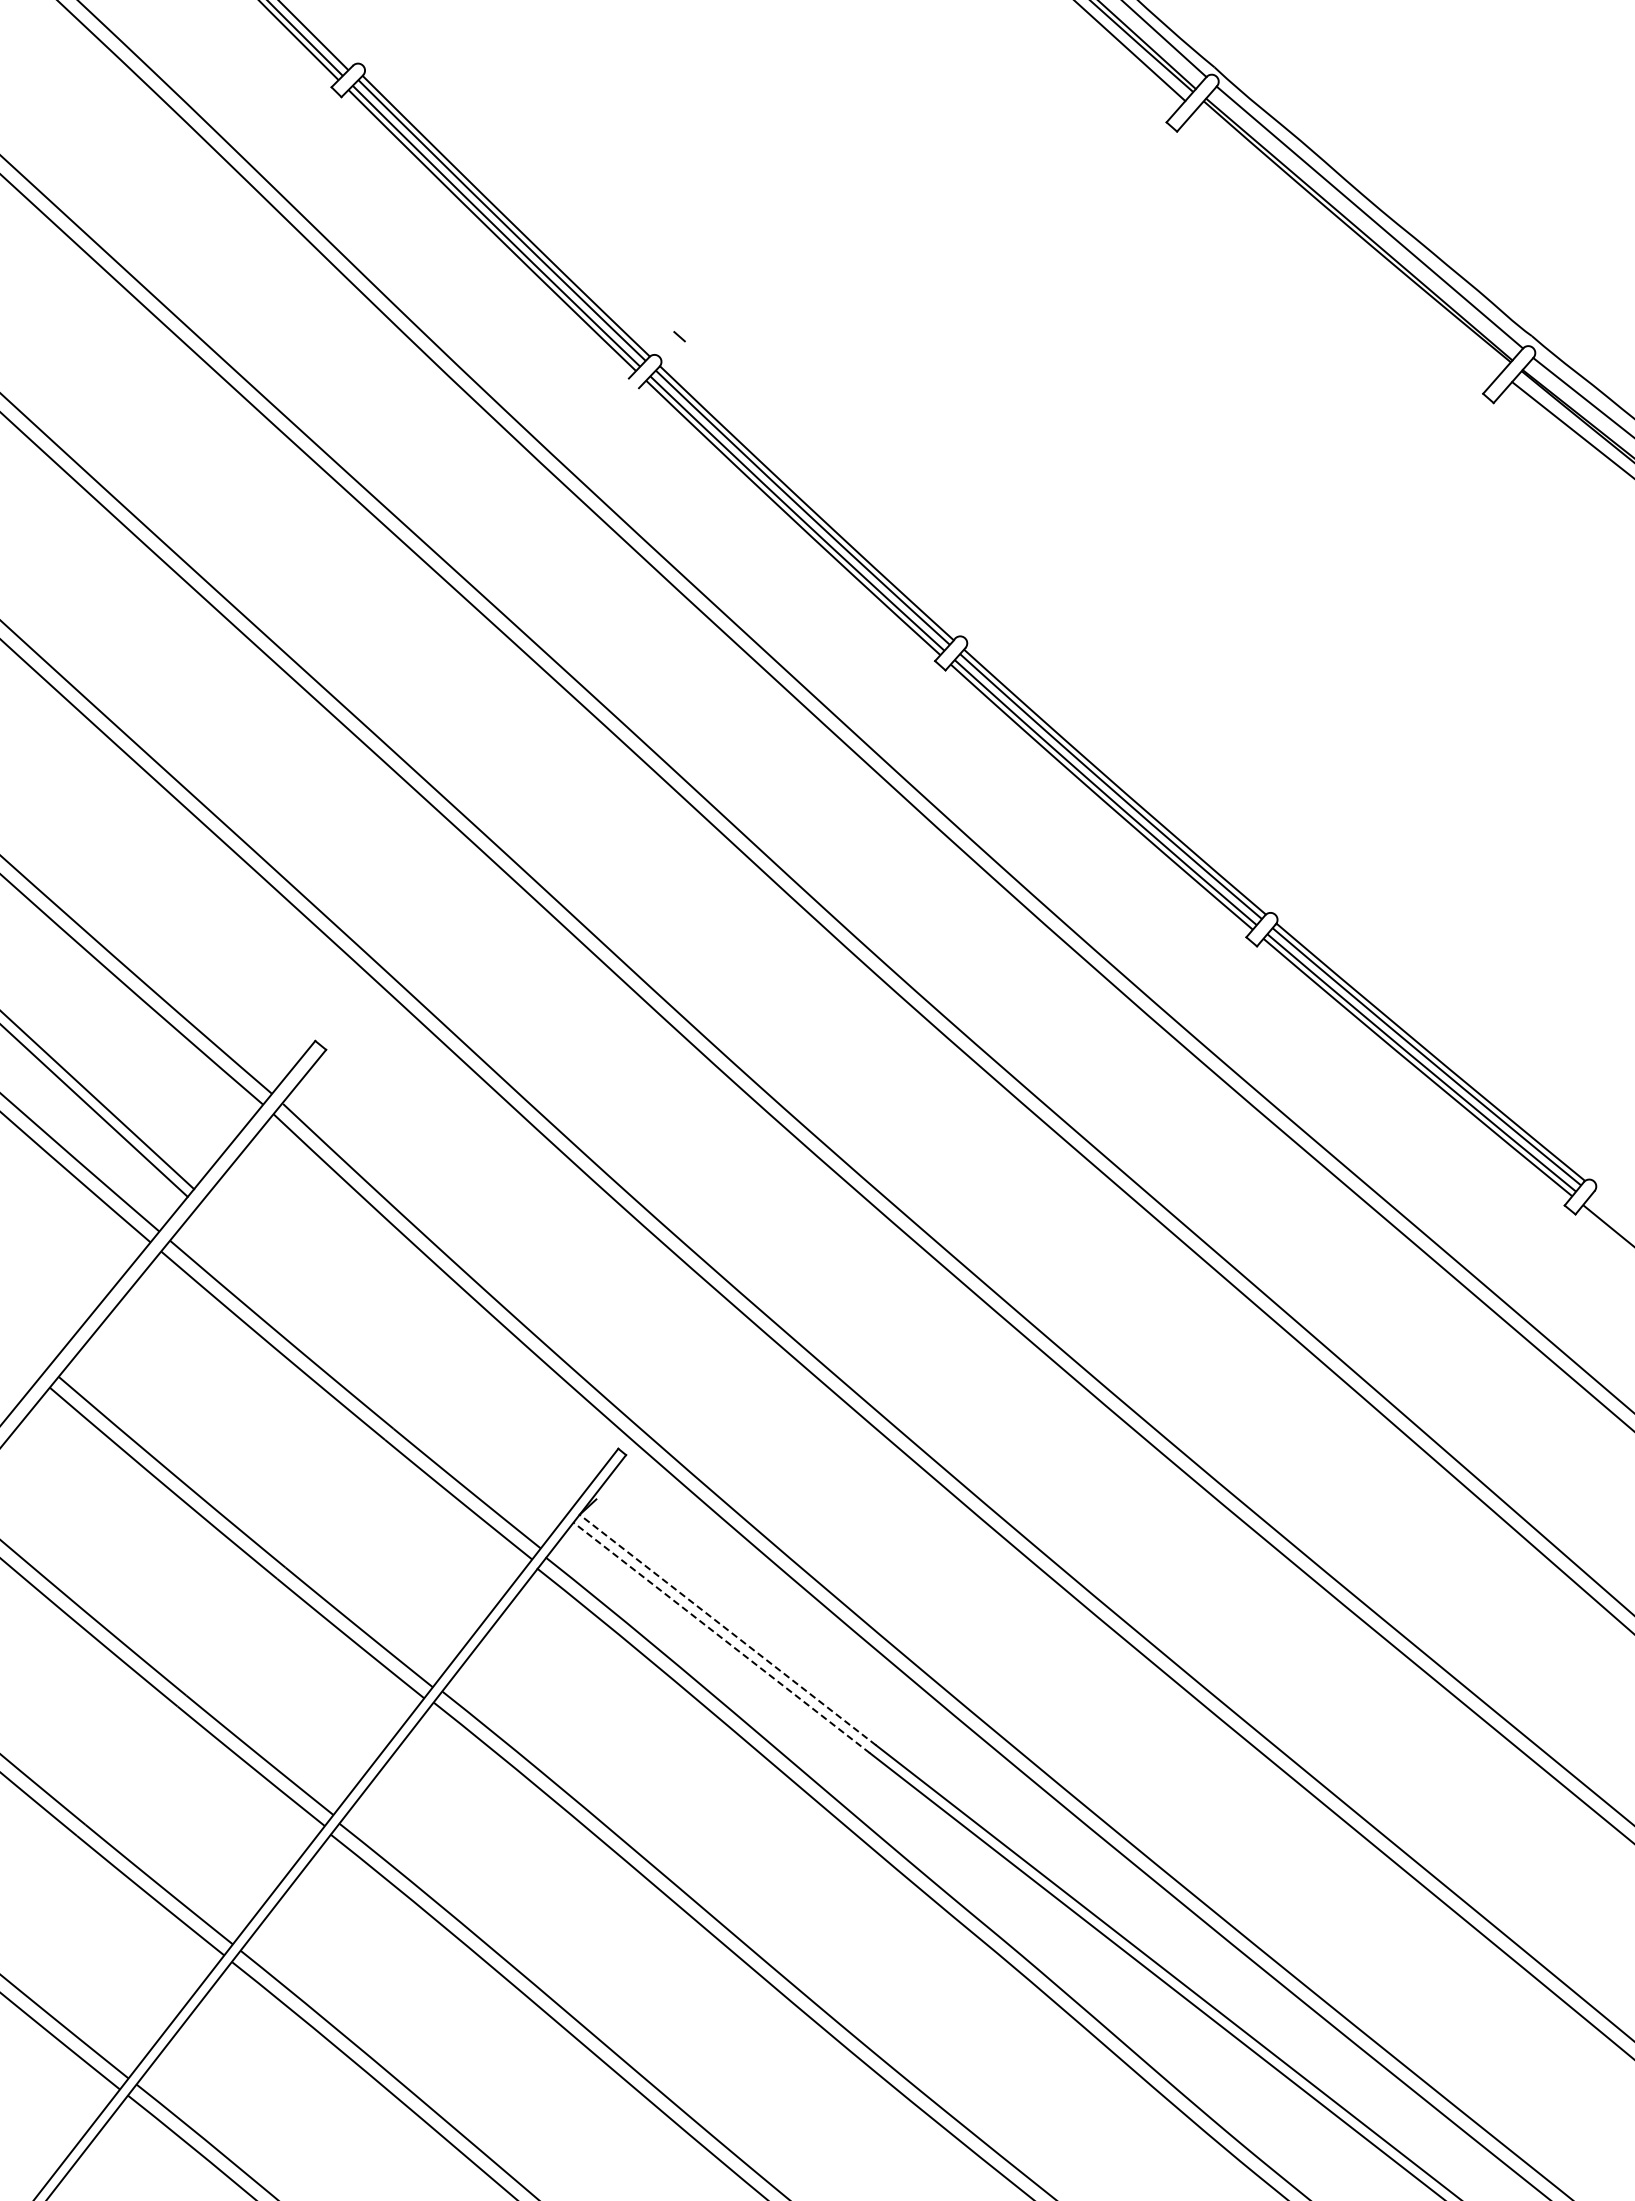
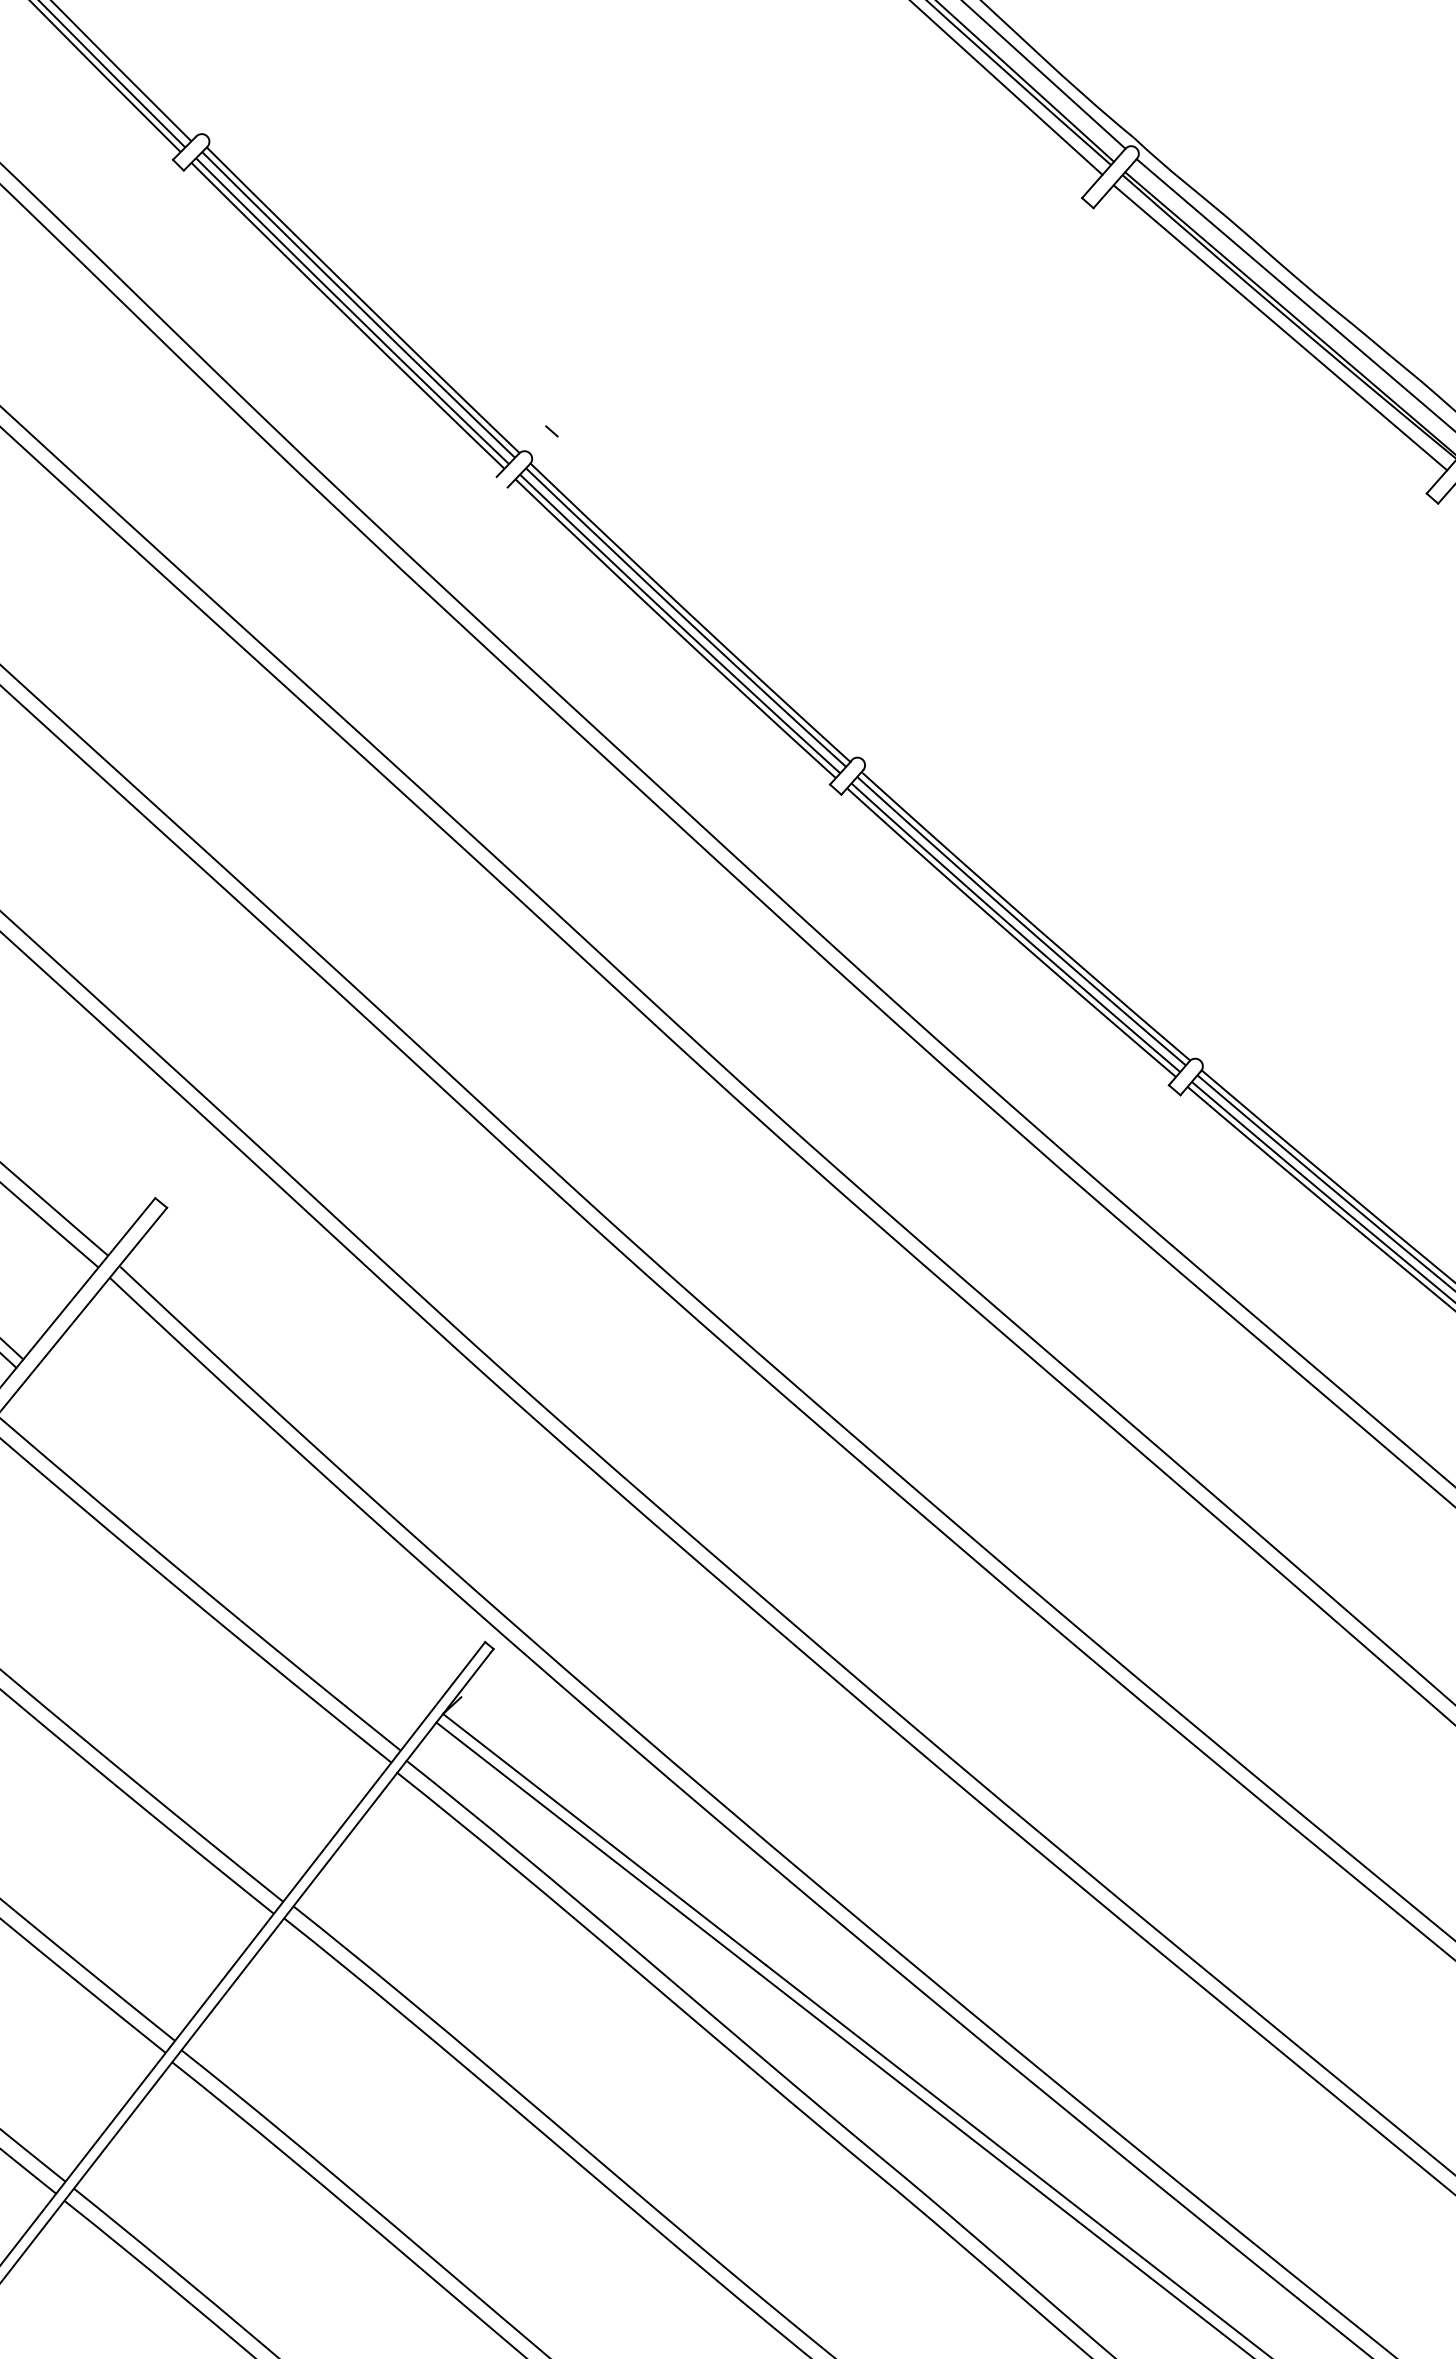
line: (1348, 241) -> (1280, 327), added
line: (727, 1630) -> (604, 1839), dashed -> solid
line: (721, 1637) -> (597, 1847), dashed -> solid

